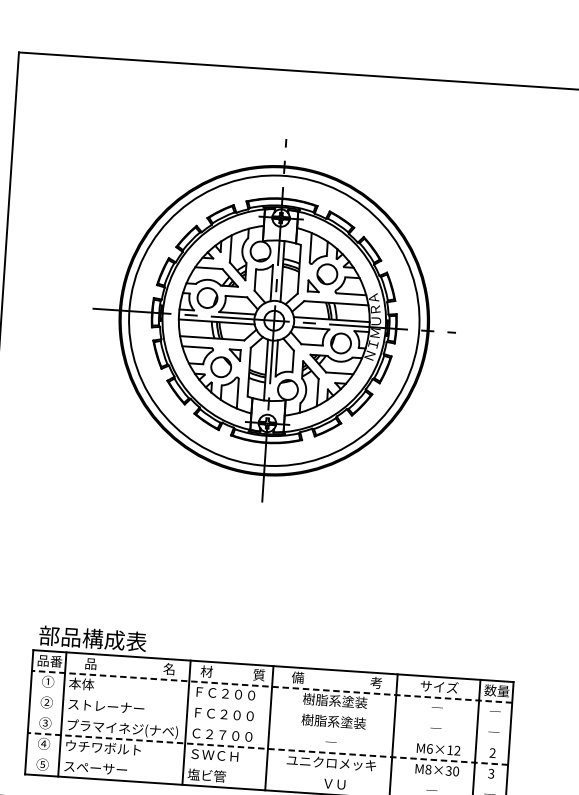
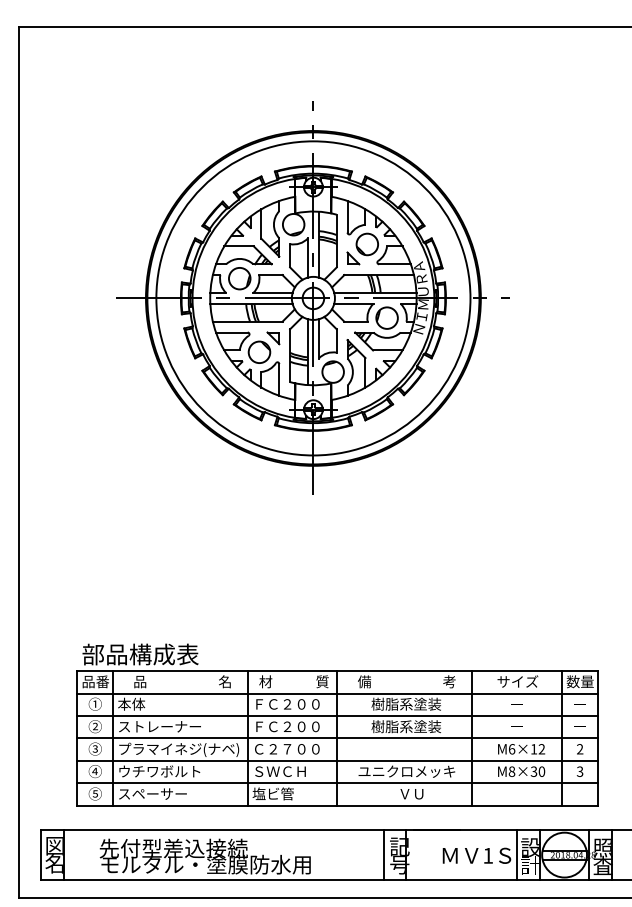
line: (271, 686) -> (336, 693), dashed -> solid
line: (270, 707) -> (337, 716), added
line: (269, 728) -> (337, 738), added
line: (267, 748) -> (336, 760), dashed -> solid
line: (266, 769) -> (337, 783), added

